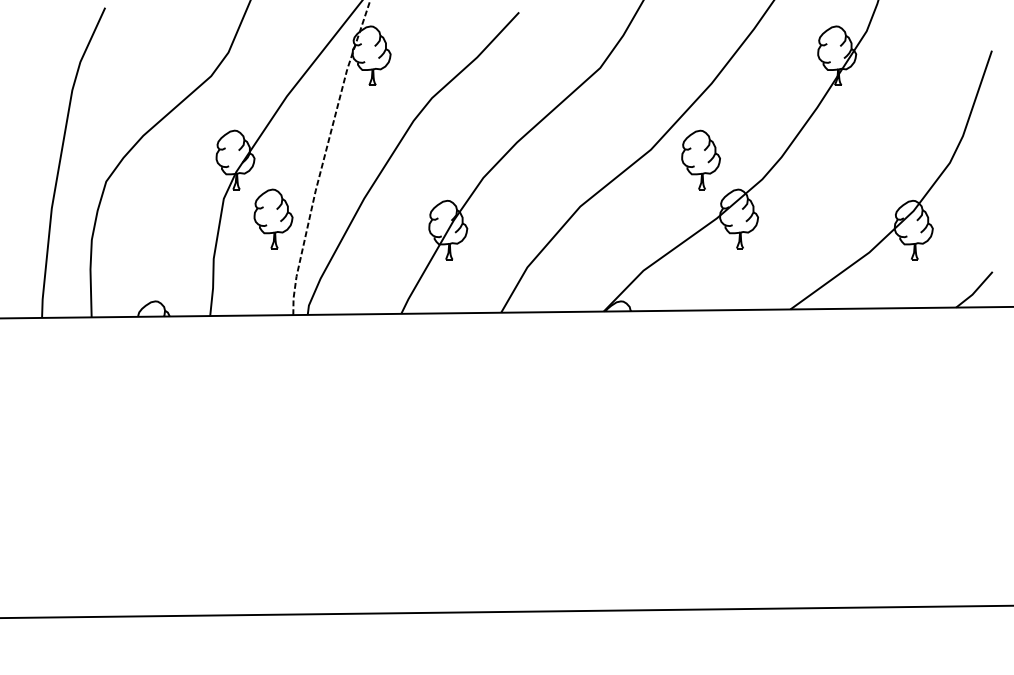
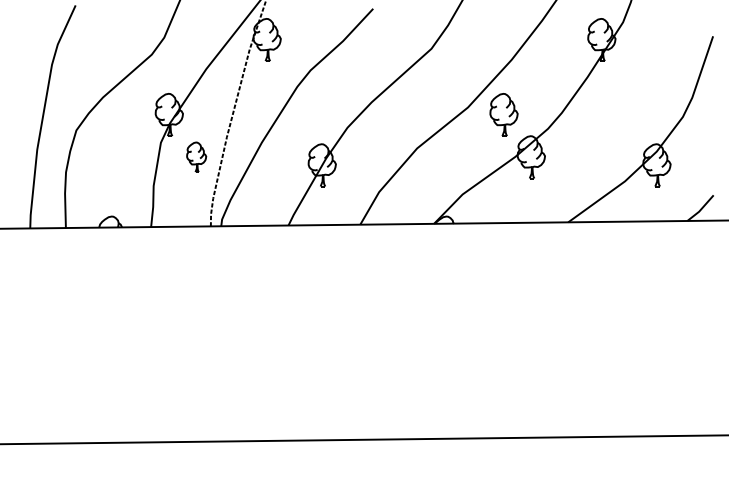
part: (273, 218) -> (196, 156), size x0.7

